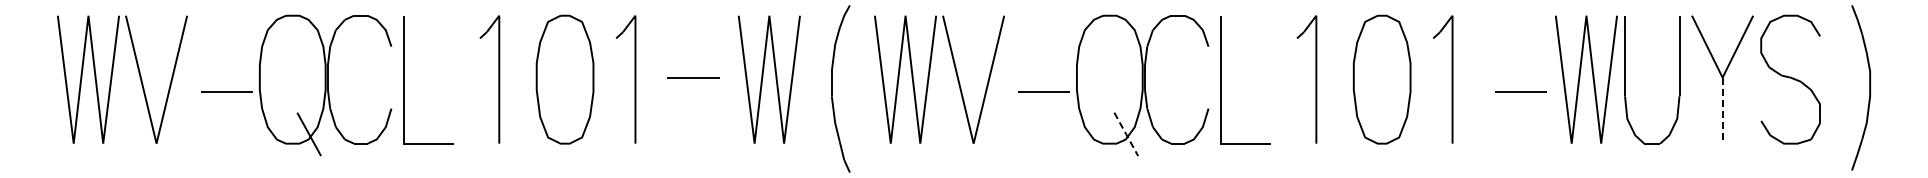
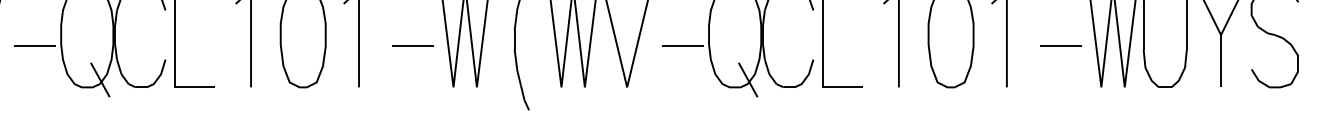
line: (693, 77) -> (412, 46), moved
line: (1722, 111) -> (1220, 61), dashed -> solid
line: (1126, 134) -> (748, 80), dashed -> solid

